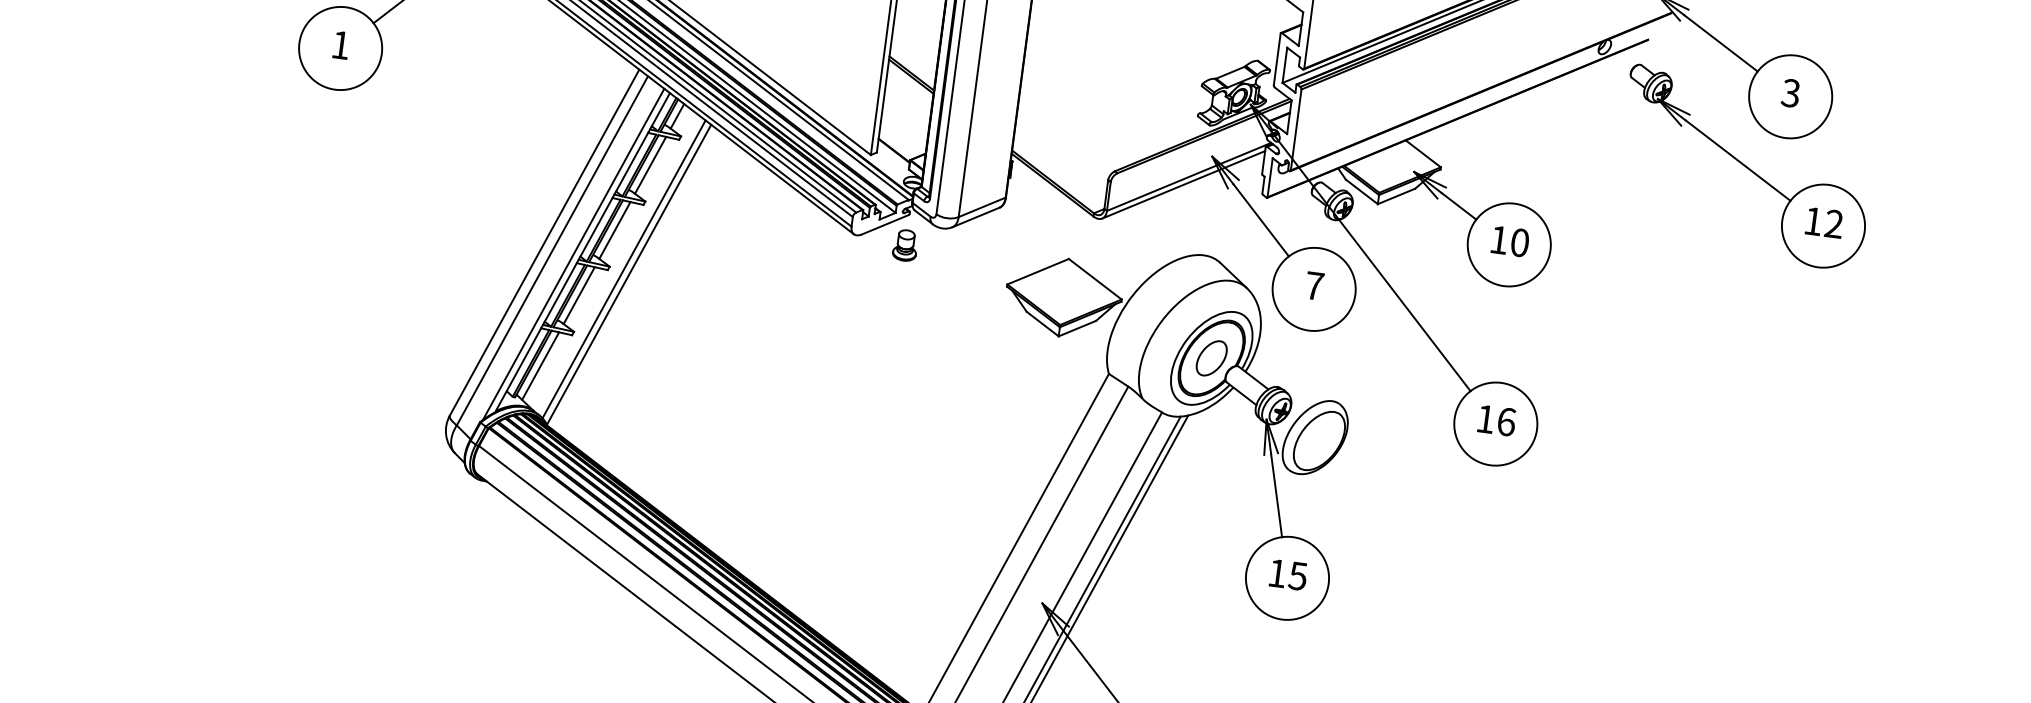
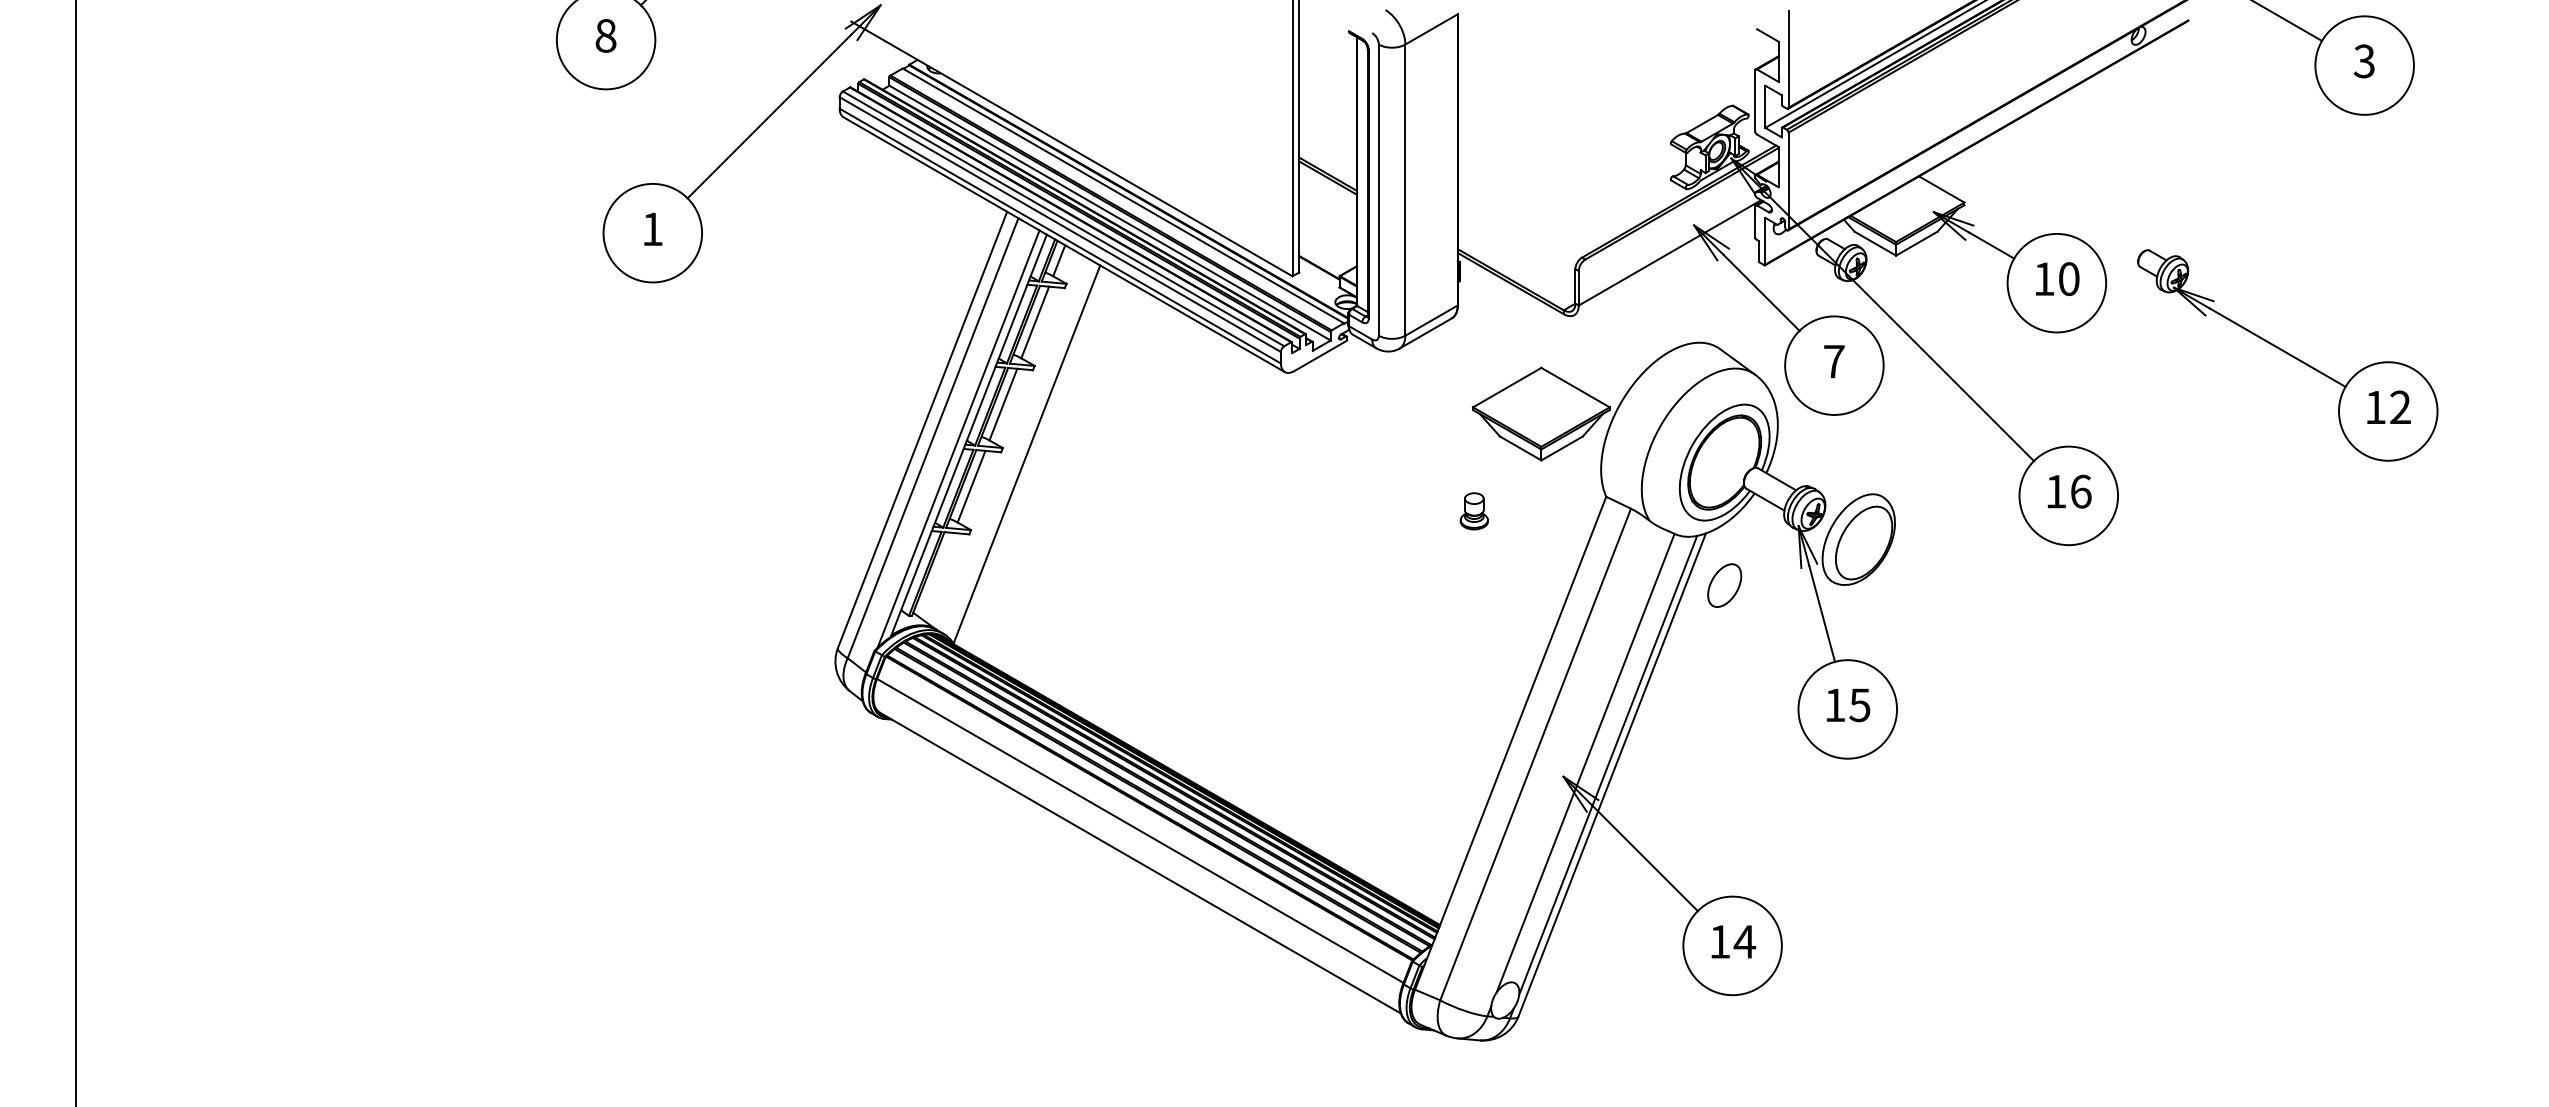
part: (1745, 168) -> (2287, 355), moved
line: (1183, 184) -> (1664, 262), removed
part: (904, 245) -> (1473, 511), moved
line: (623, 268) -> (1019, 448), removed
part: (1211, 358) -> (1724, 585), moved
line: (540, 366) -> (936, 575), removed

